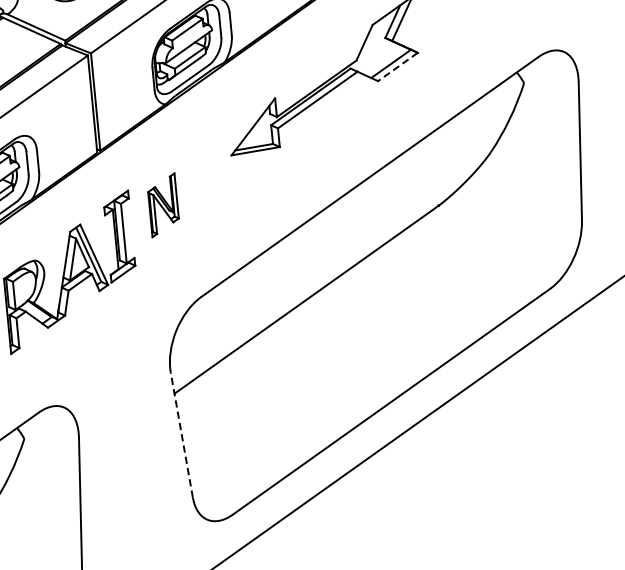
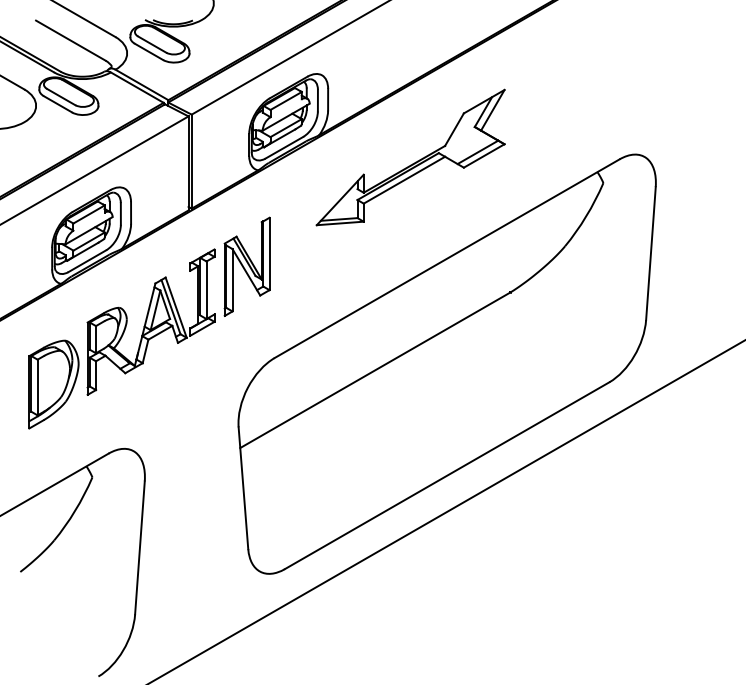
line: (397, 67) -> (483, 156), dashed -> solid
part: (162, 205) -> (246, 266), size x1.67
line: (181, 434) -> (243, 487), dashed -> solid

